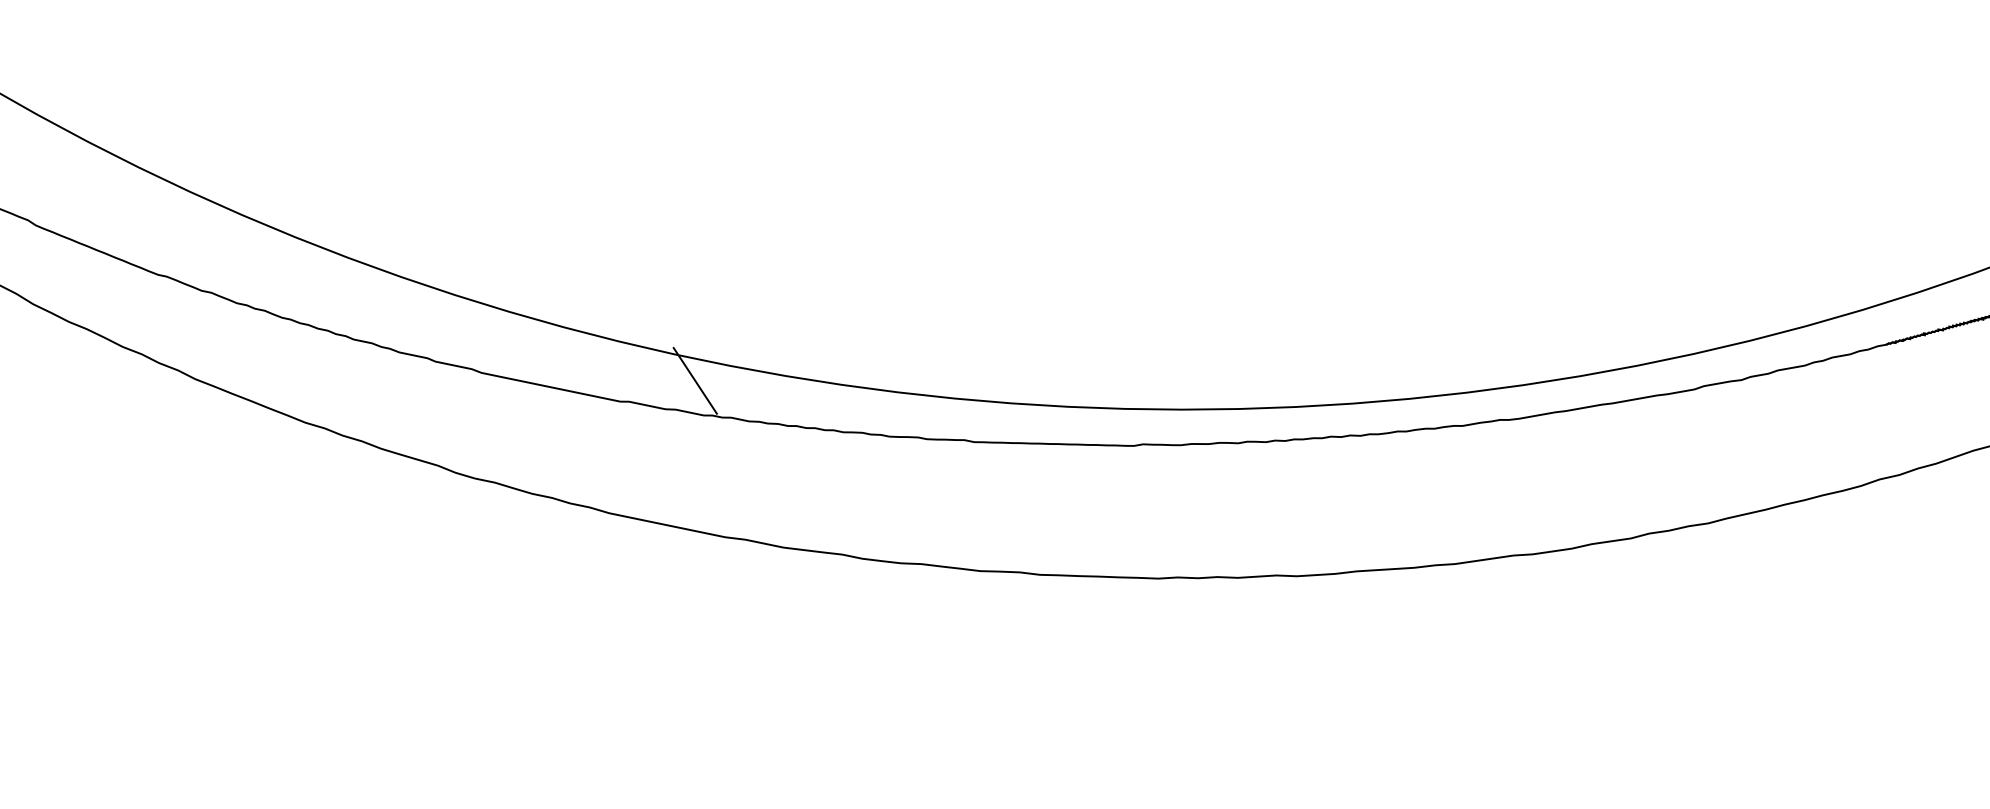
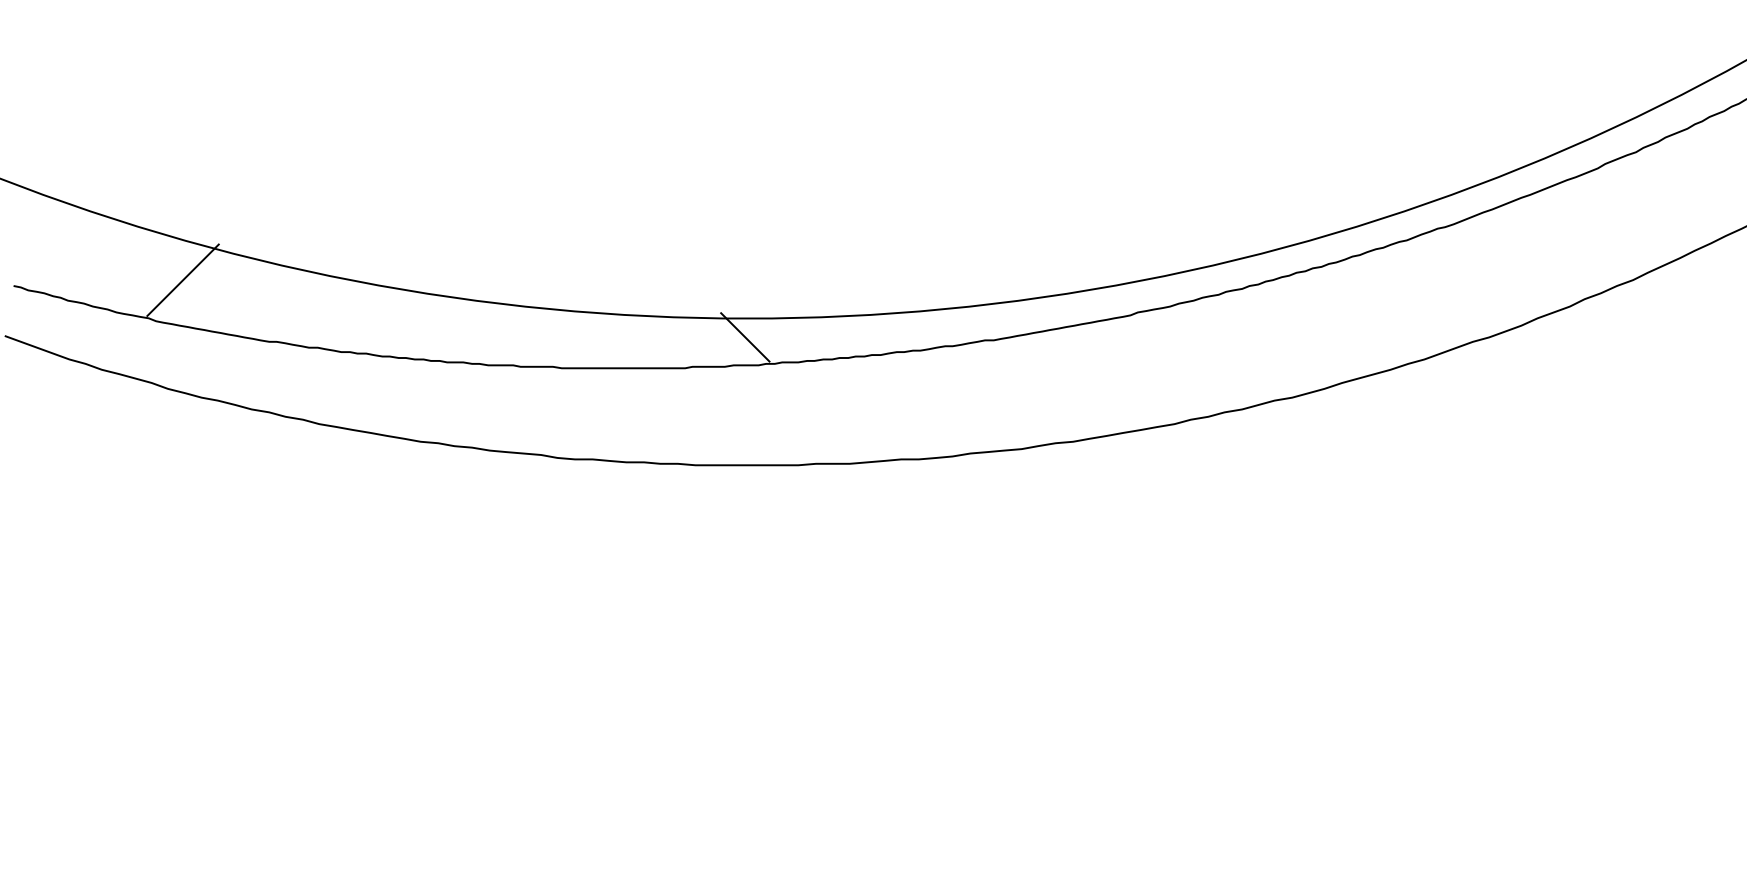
line: (75, 184) -> (182, 279), added

